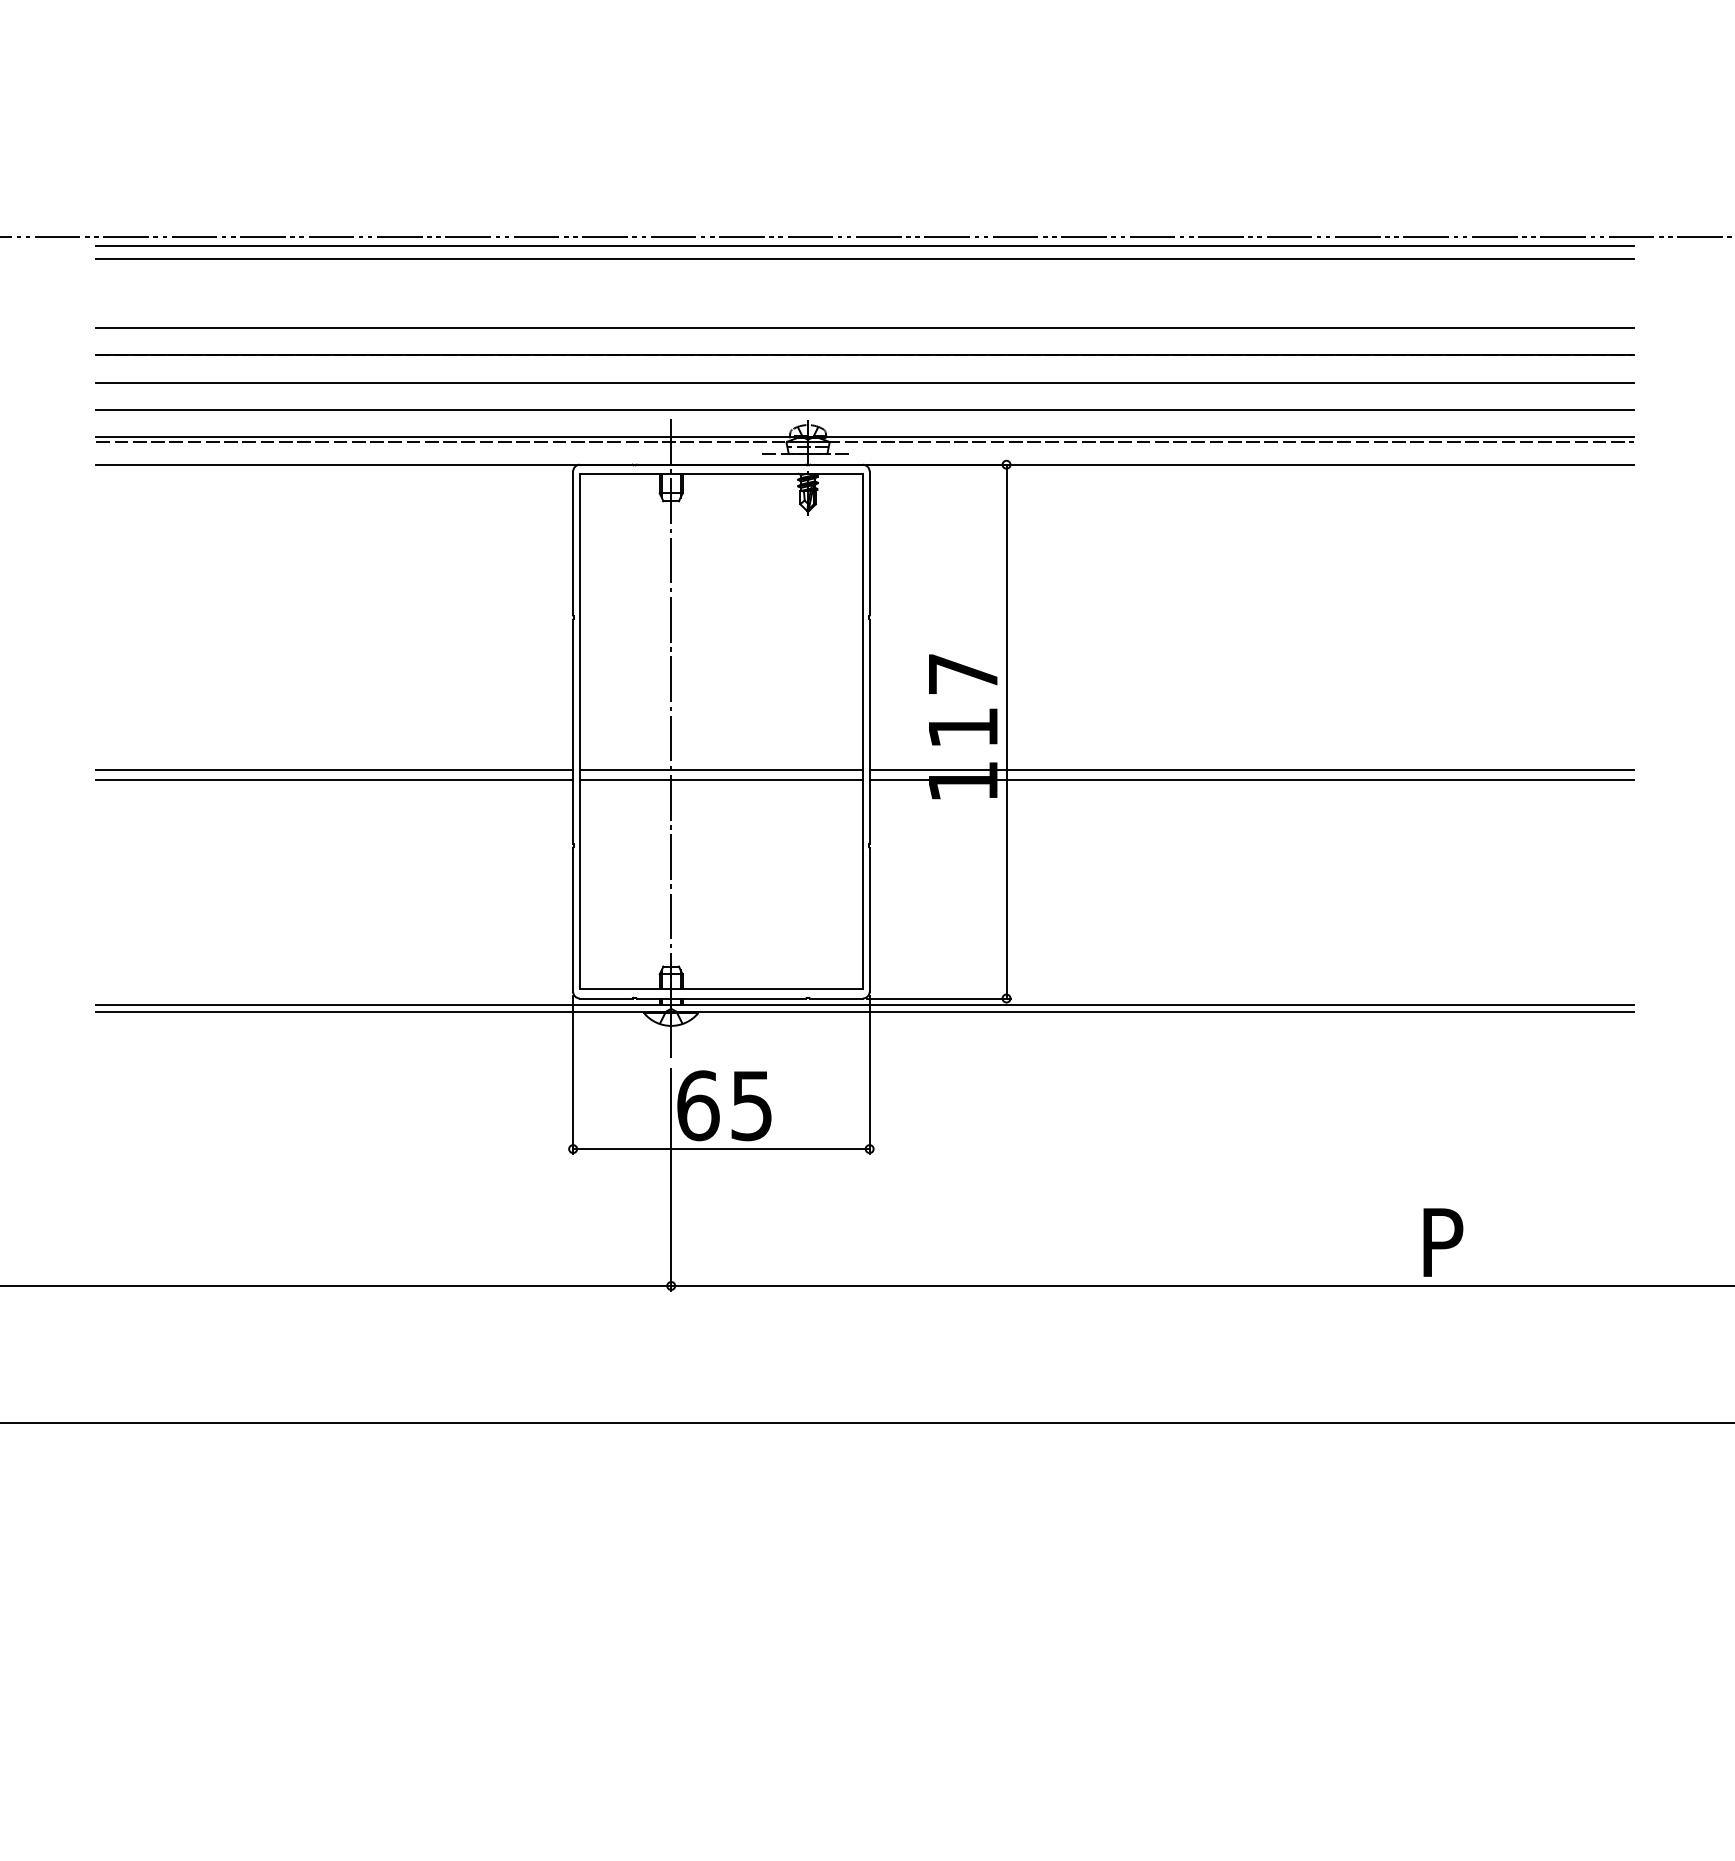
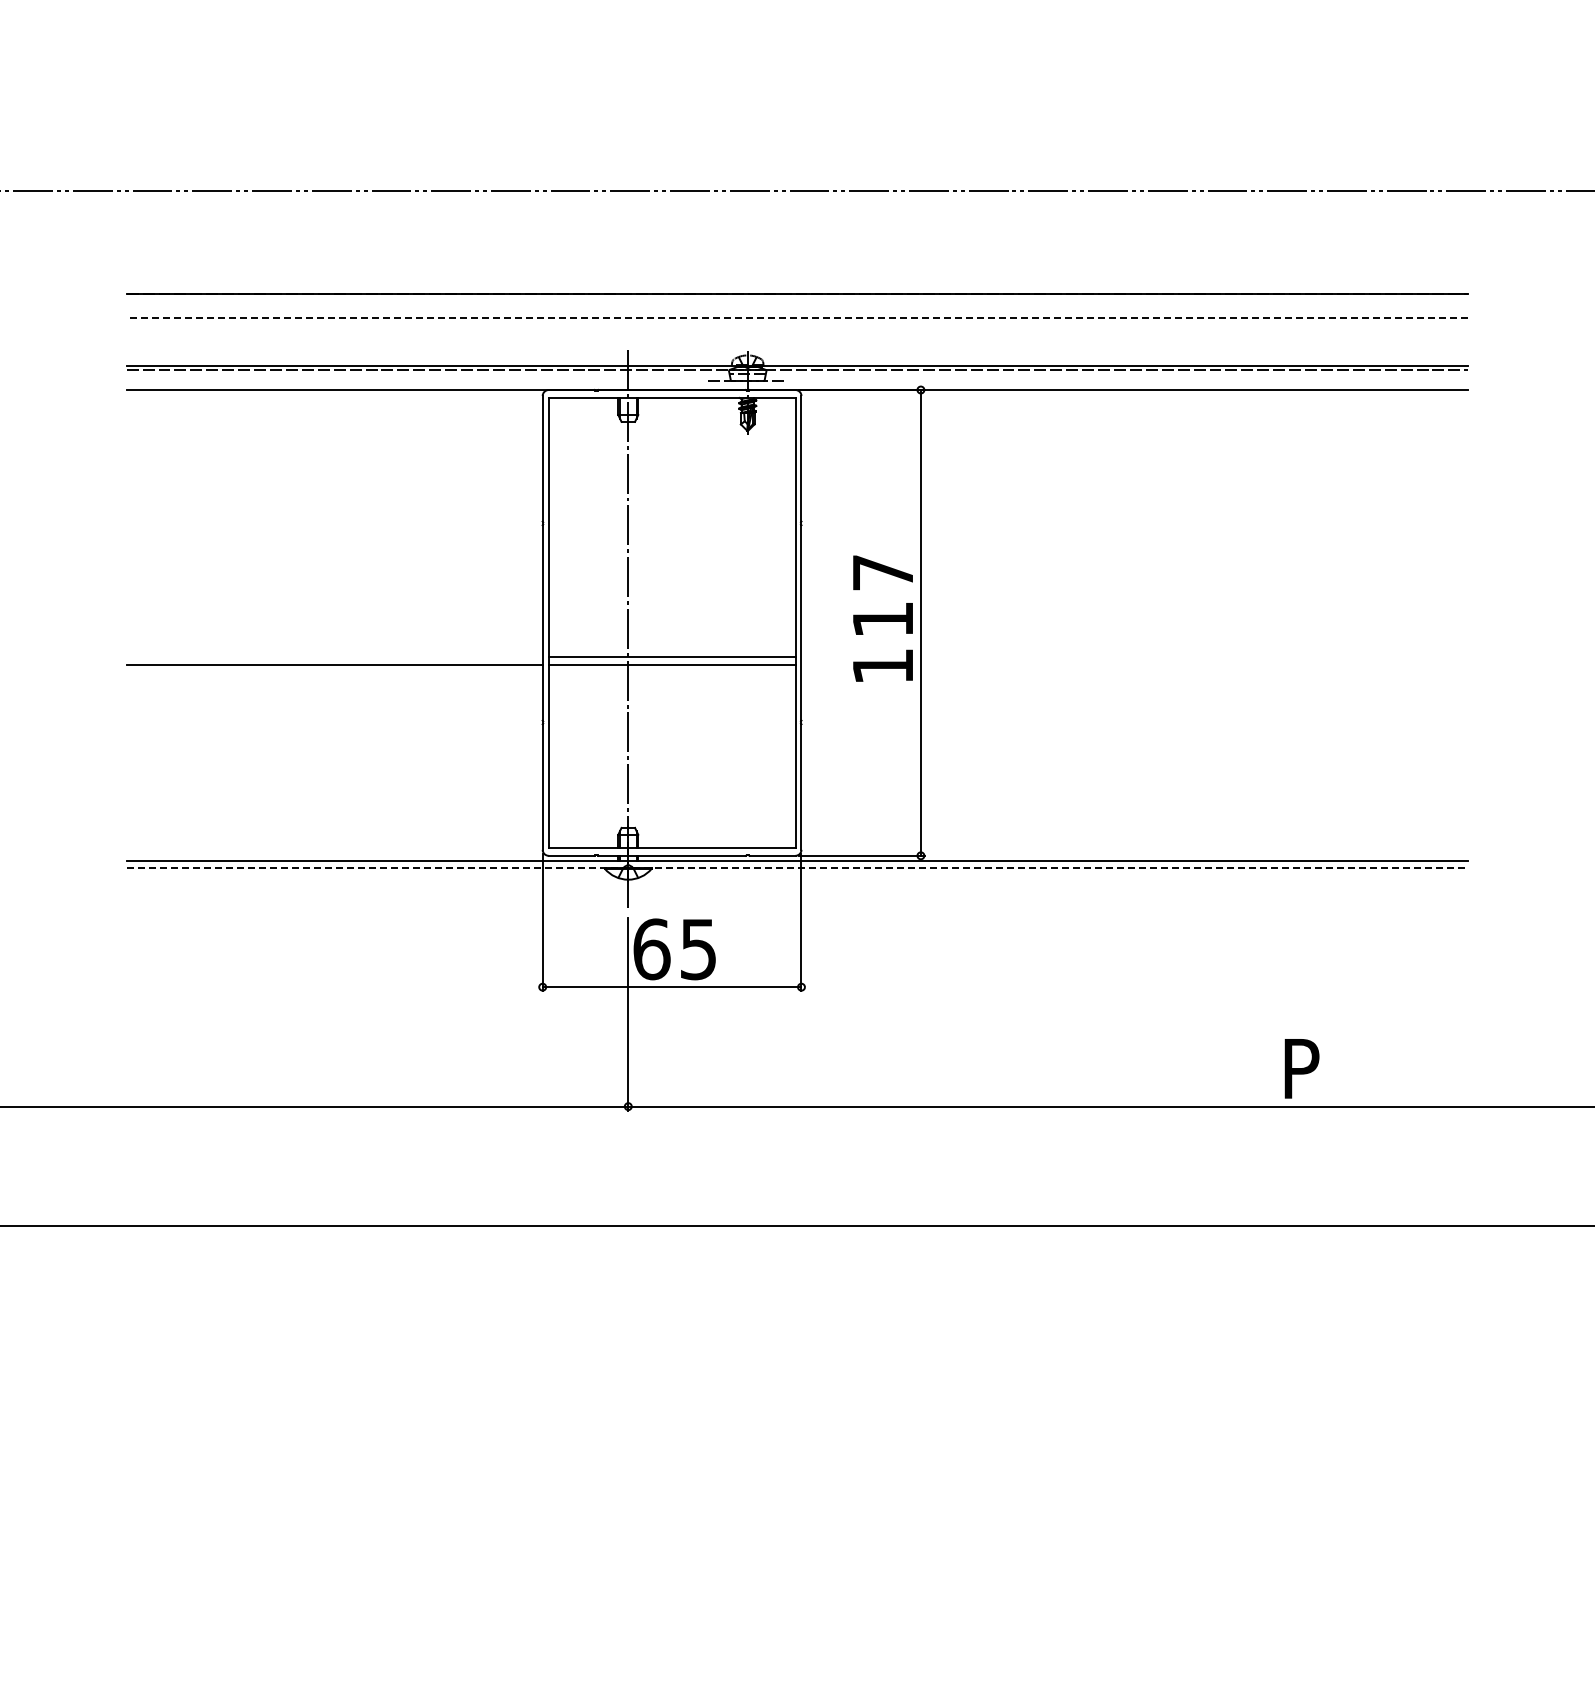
line: (865, 245) -> (797, 198), removed
line: (865, 259) -> (797, 210), removed
line: (865, 327) -> (797, 270), removed
line: (865, 382) -> (797, 318), solid -> dashed
line: (865, 410) -> (797, 342), removed
line: (334, 770) -> (334, 656), removed
line: (1251, 770) -> (1134, 656), removed
line: (1251, 779) -> (1134, 664), removed
line: (865, 1011) -> (797, 867), solid -> dashed

